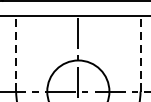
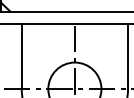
line: (15, 53) -> (21, 56), dashed -> solid
line: (141, 53) -> (128, 56), dashed -> solid

